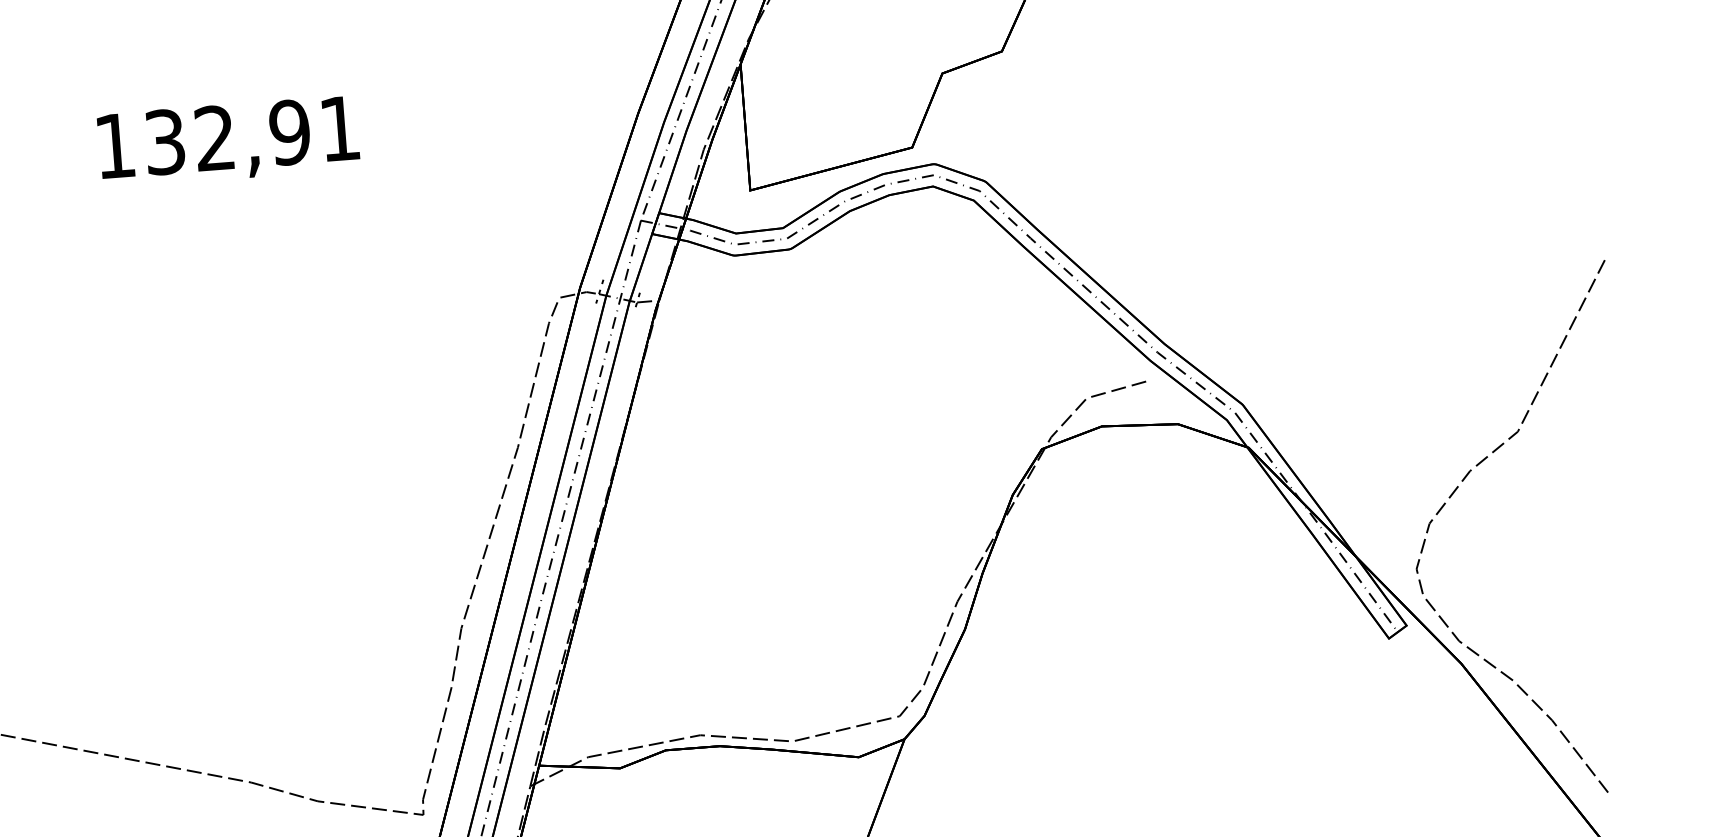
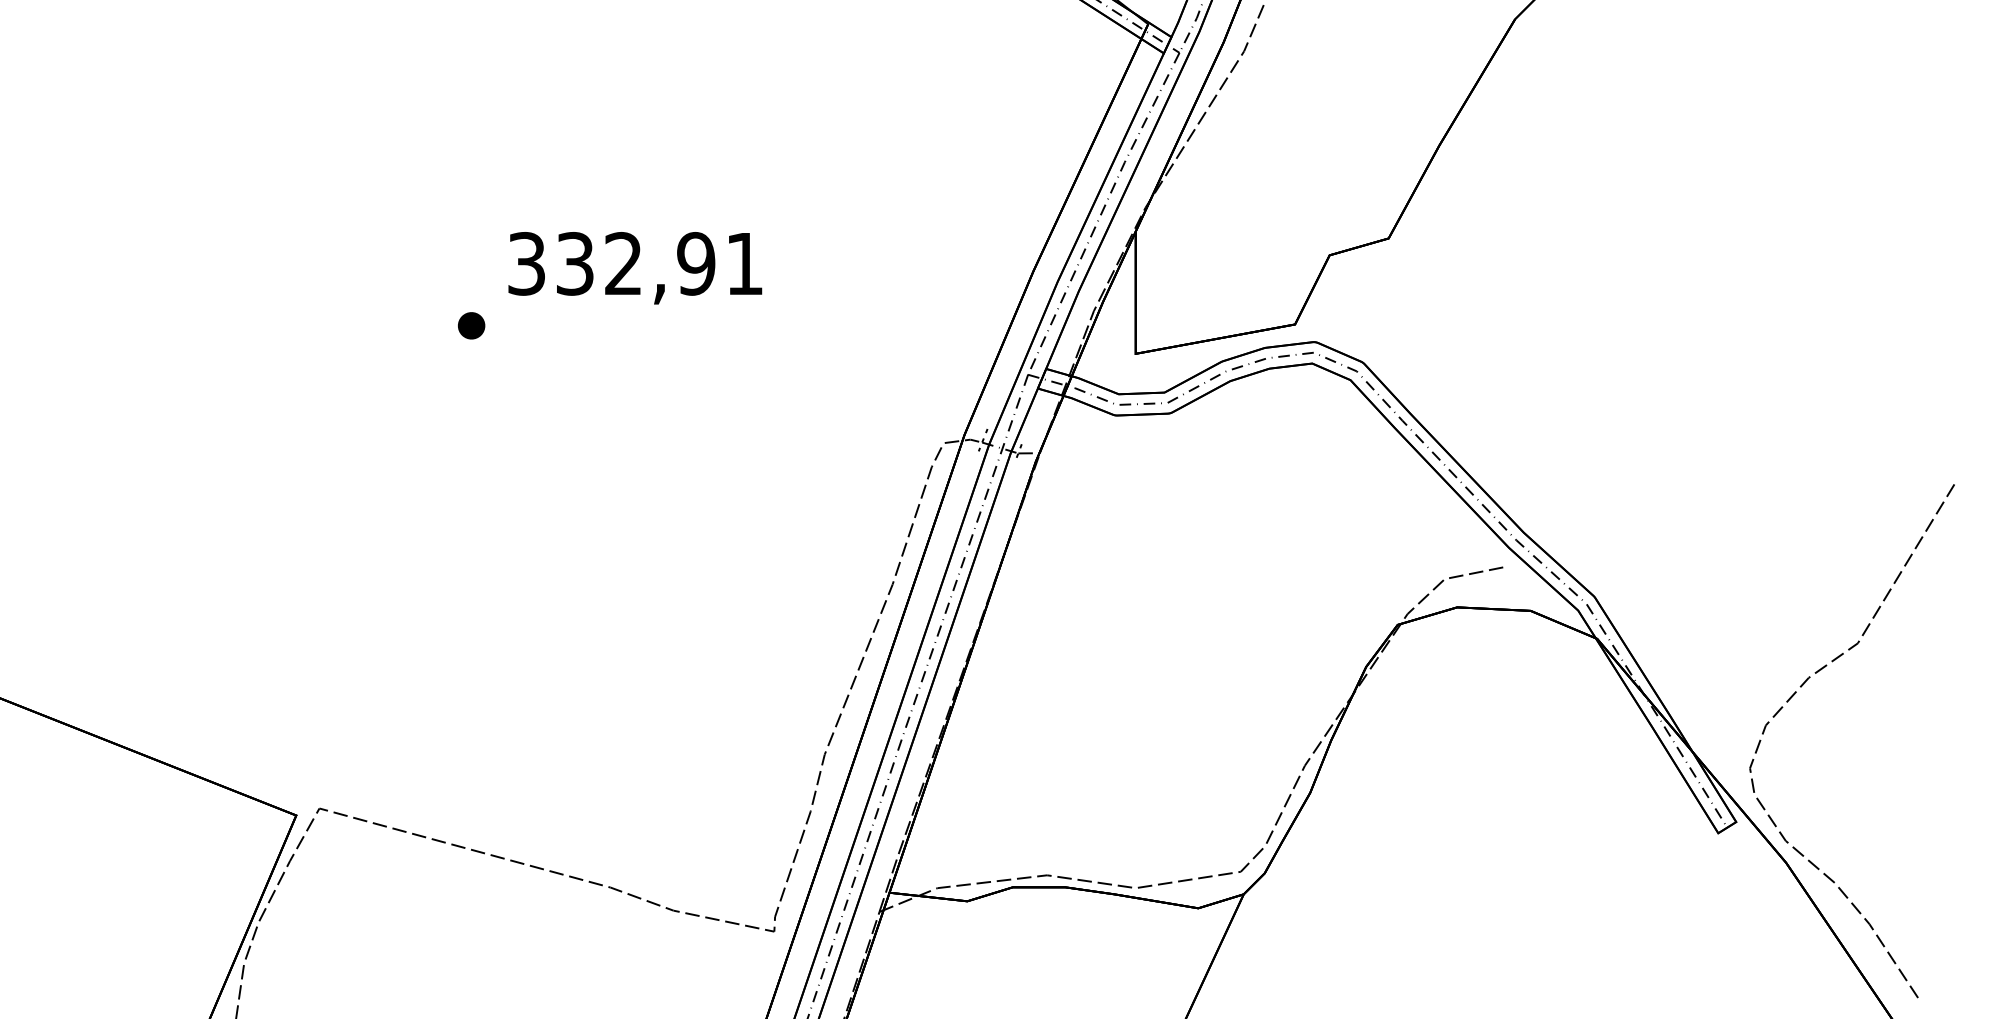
text: (114, 145) -> (526, 263), 132,91 -> 332,91
part: (63, 213) -> (471, 325), added

